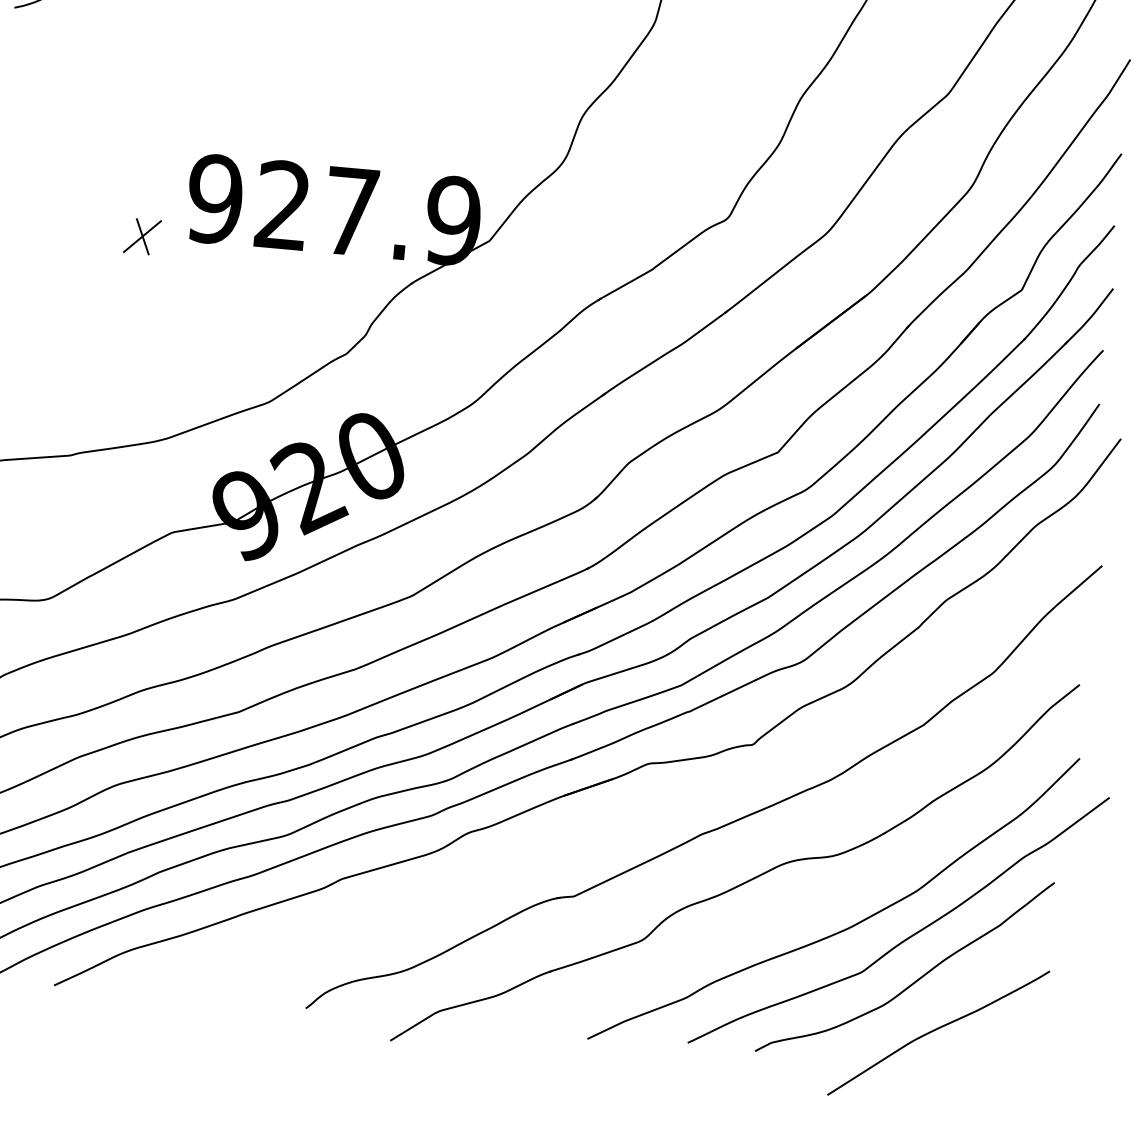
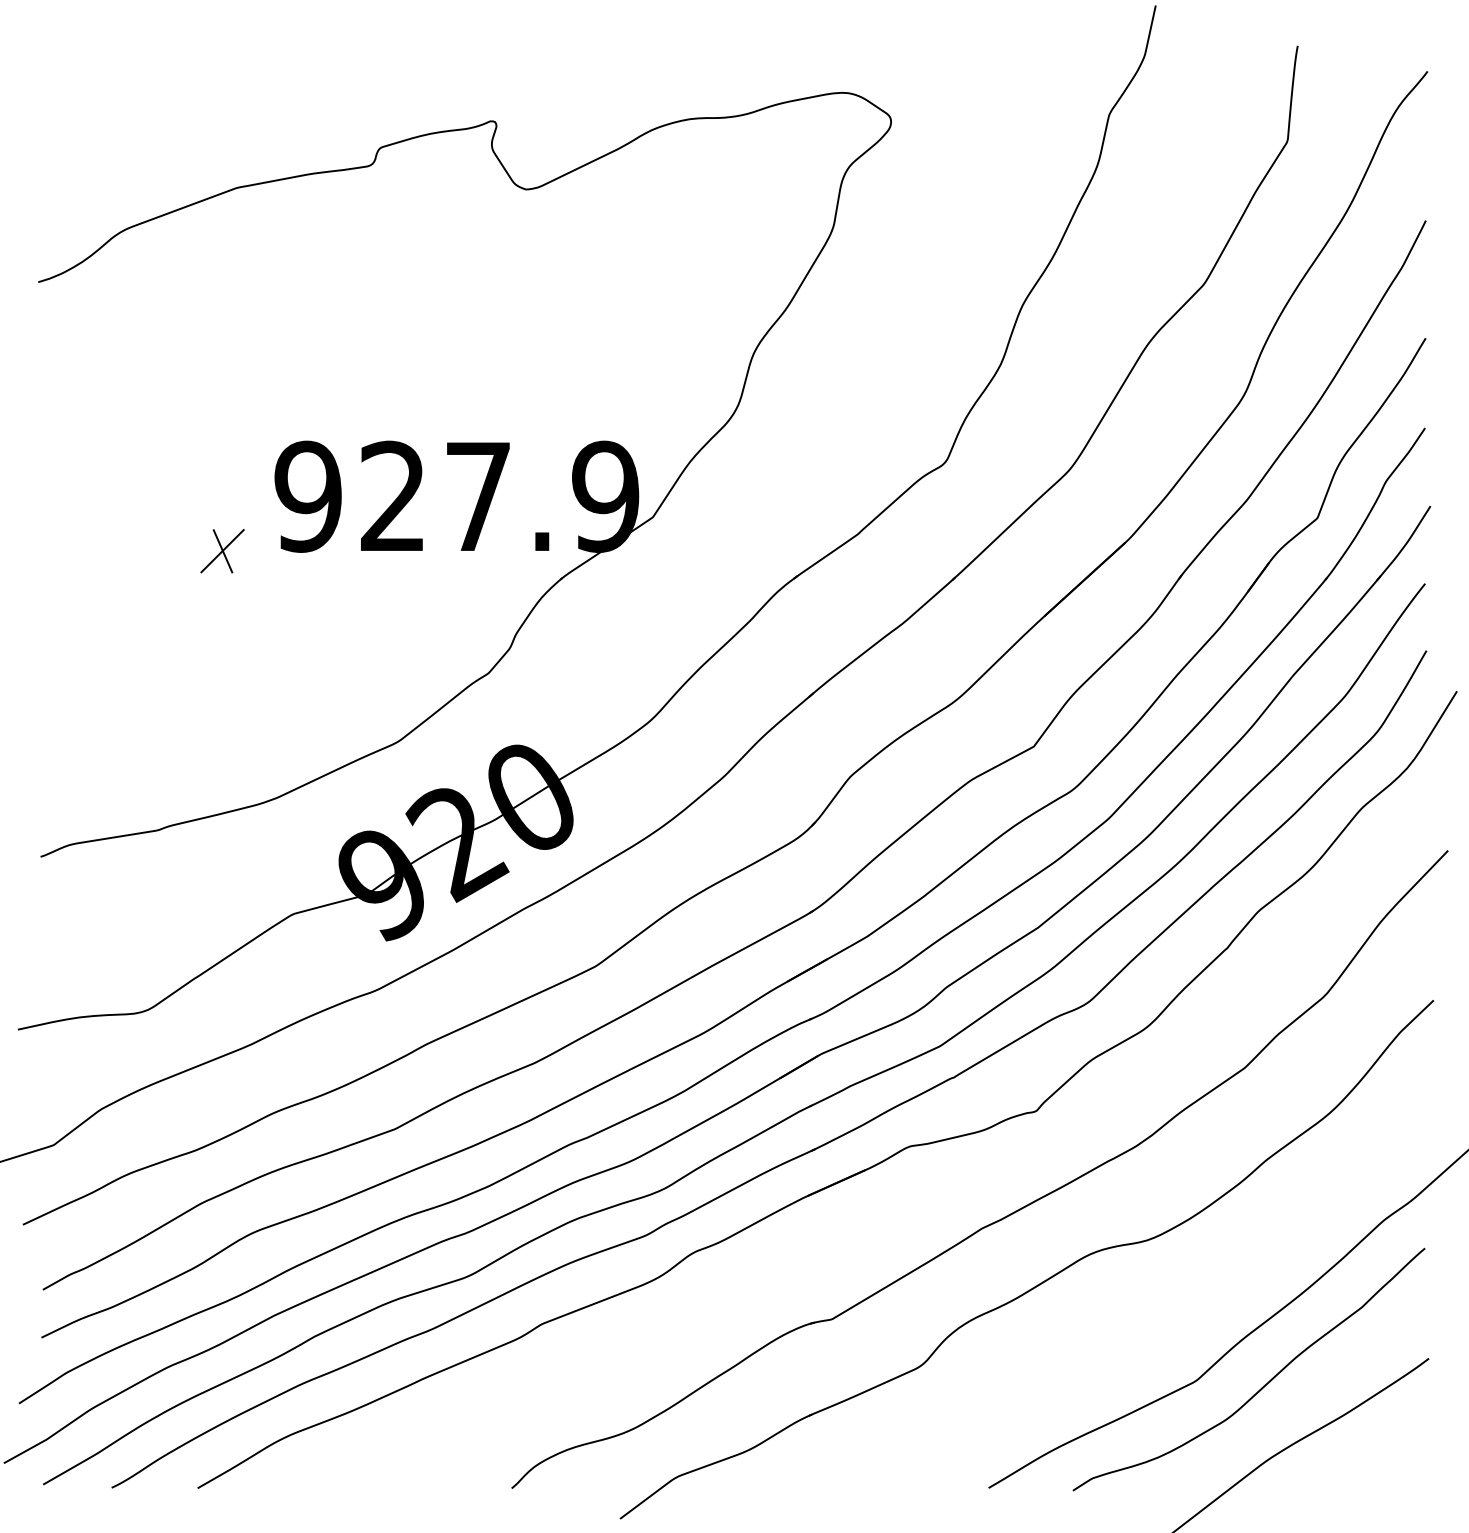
curve: (847, 927) -> (1173, 1327), removed

